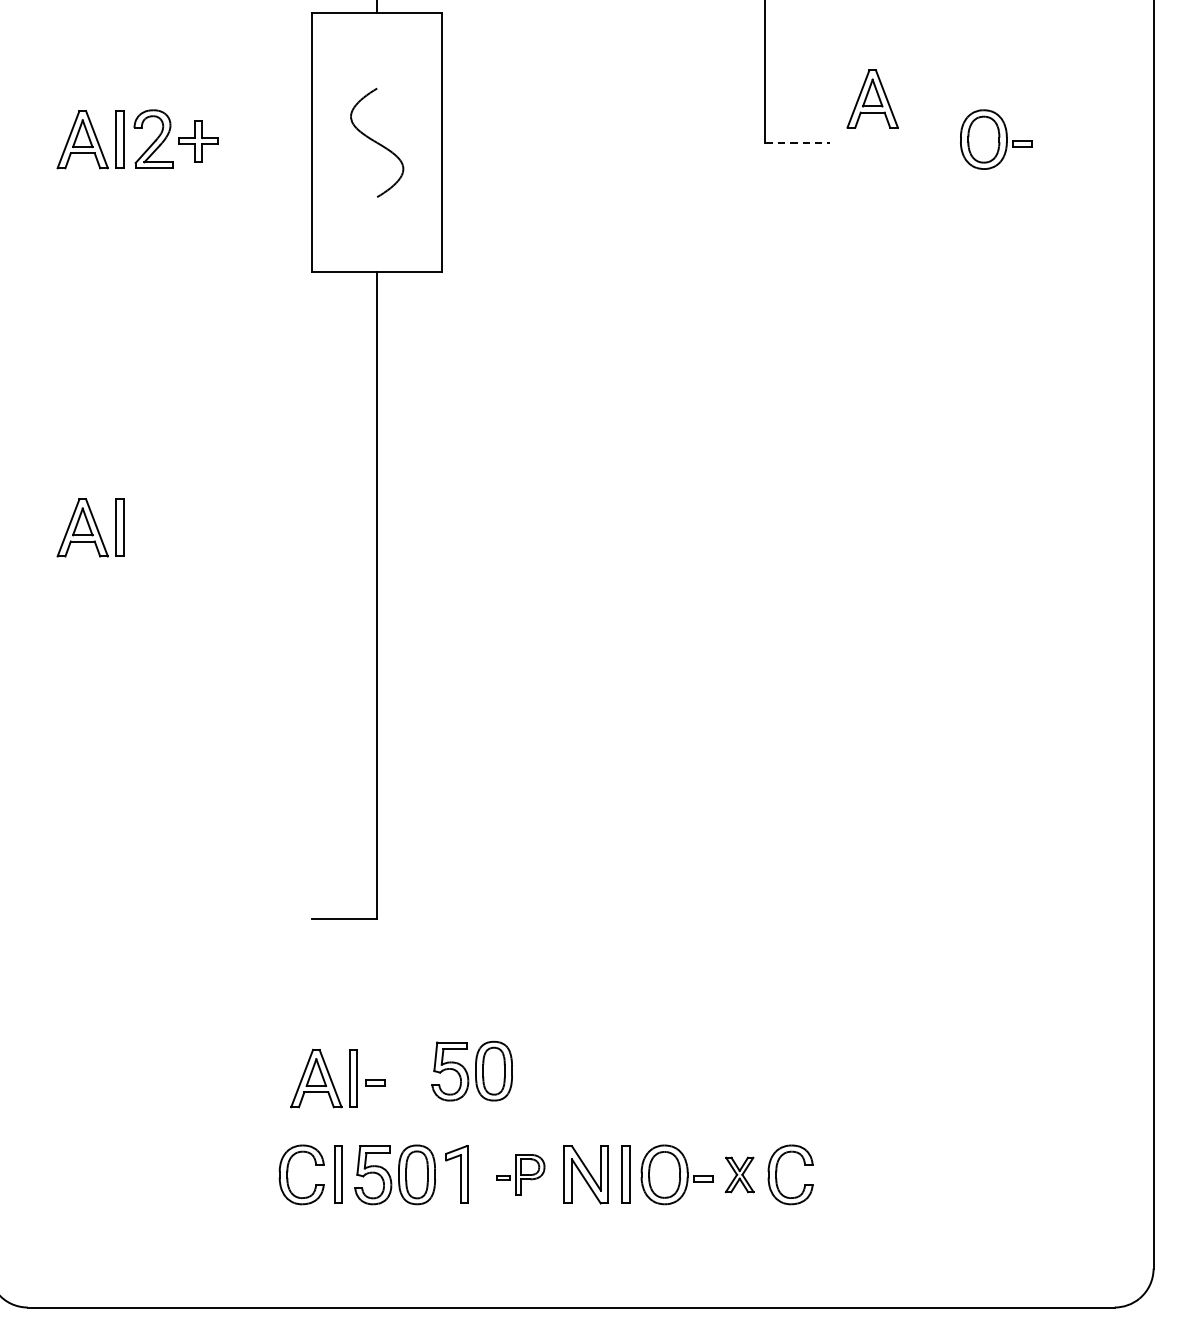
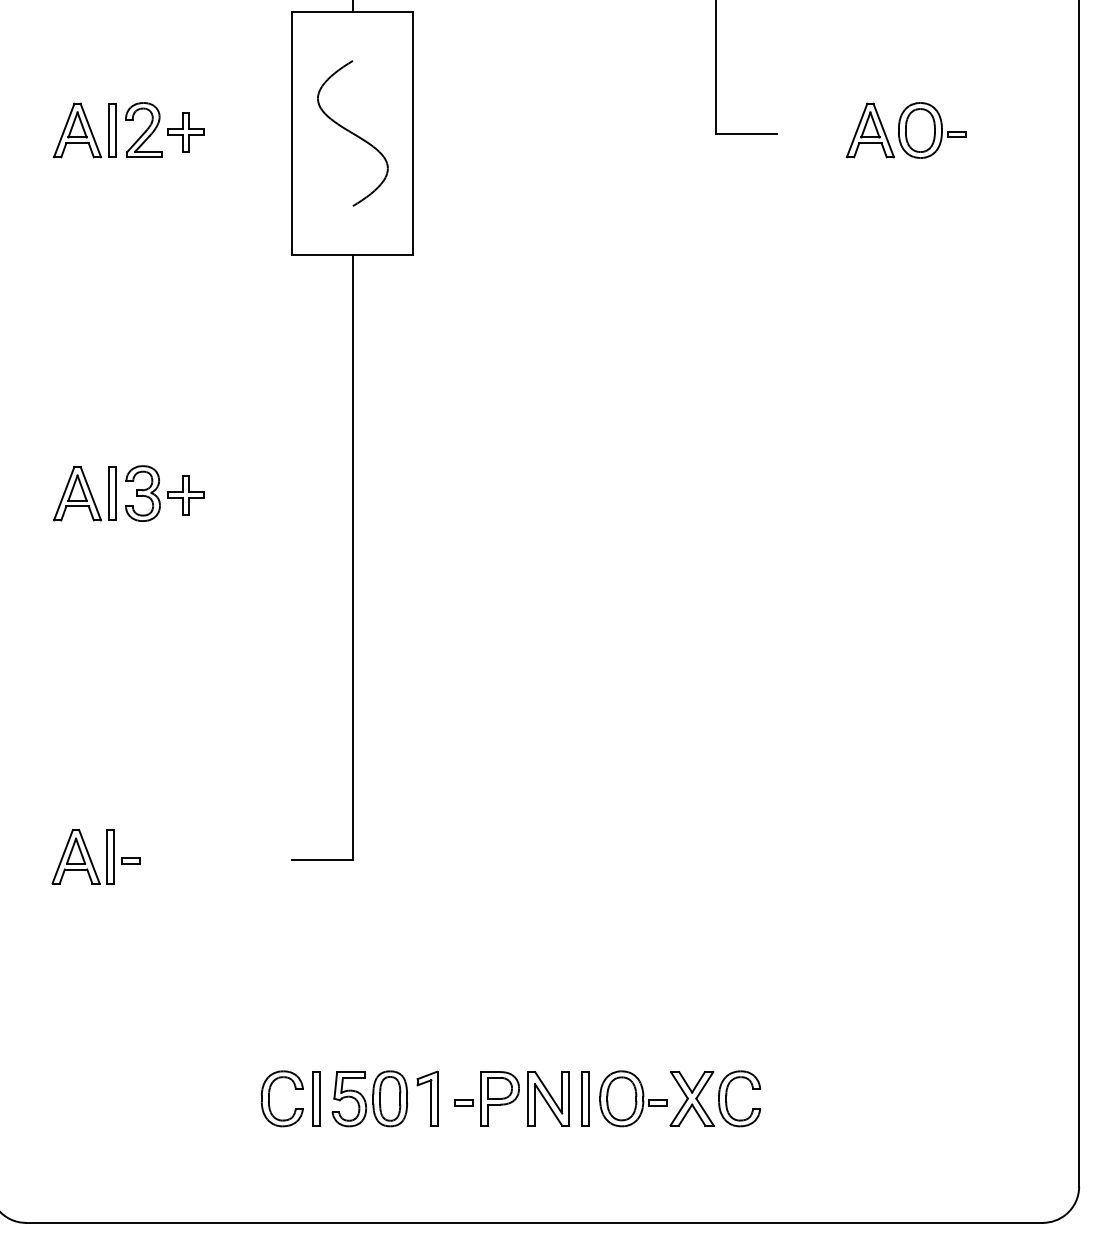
part: (871, 99) -> (869, 130), moved
part: (376, 142) -> (352, 133), size x1.43
line: (797, 142) -> (746, 133), dashed -> solid
part: (175, 527) -> (164, 493), added
part: (471, 1070) -> (441, 1001), removed
part: (337, 1078) -> (95, 856), moved
part: (519, 1174) -> (486, 1098), size x1.43
part: (739, 1174) -> (691, 1098), size x1.67

